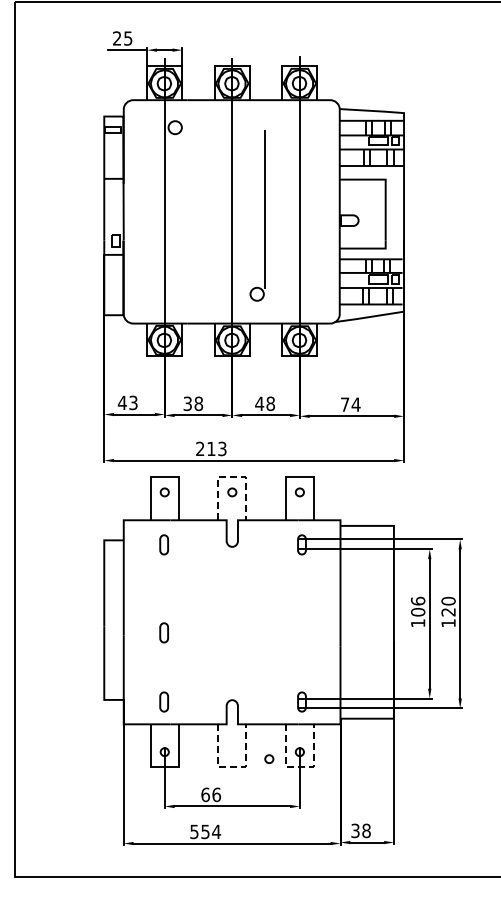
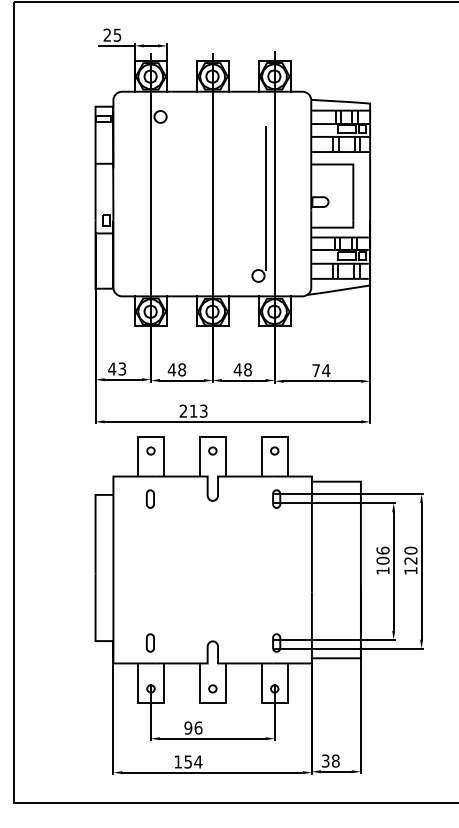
part: (264, 215) -> (265, 203), moved
text: (187, 403) -> (171, 369), 38 -> 48
line: (232, 477) -> (213, 437), dashed -> solid
part: (163, 632) -> (149, 579), removed
part: (269, 758) -> (213, 688), moved
line: (232, 767) -> (213, 702), dashed -> solid
line: (300, 767) -> (275, 702), dashed -> solid
text: (205, 794) -> (188, 727), 66 -> 96
text: (194, 831) -> (178, 761), 554 -> 154

